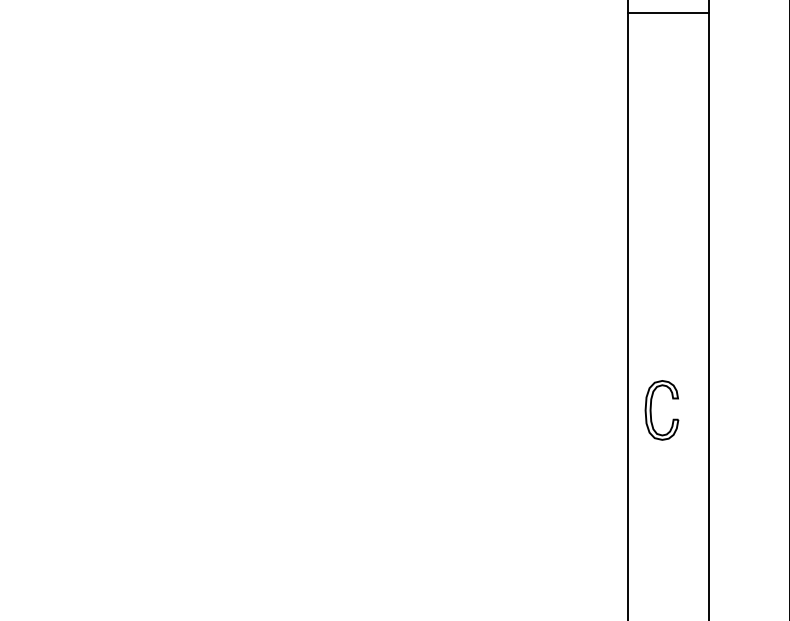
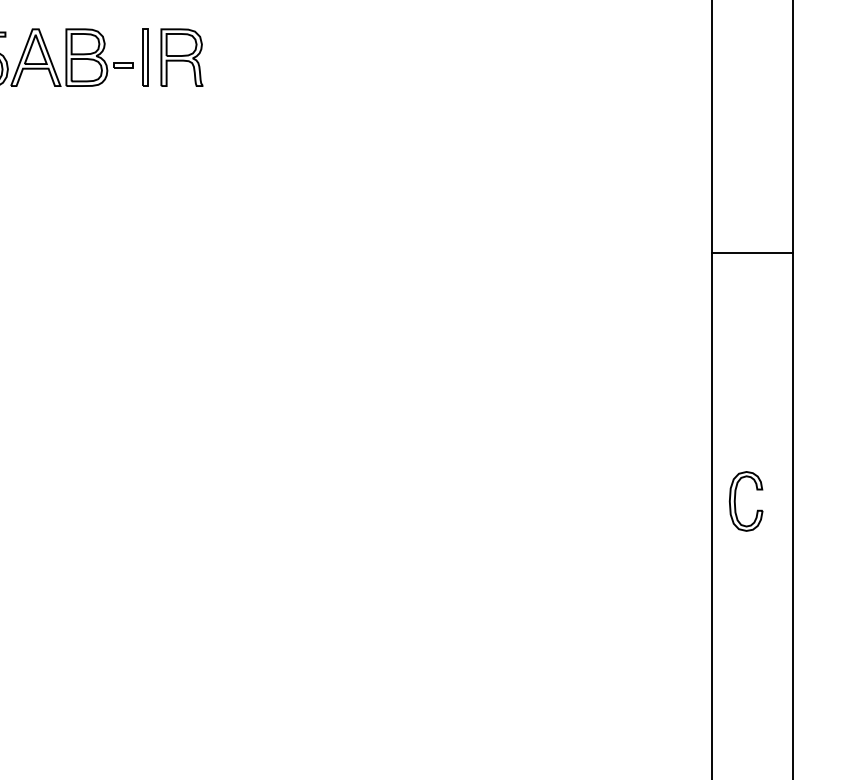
line: (668, 12) -> (752, 252), moved
part: (651, 410) -> (735, 501), moved

